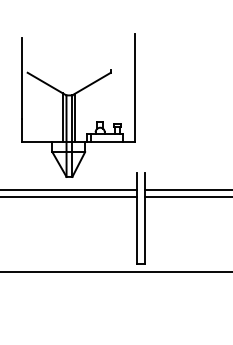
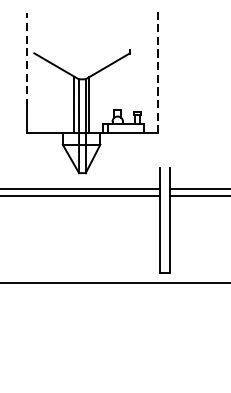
line: (21, 78) -> (27, 59), solid -> dashed
line: (134, 87) -> (157, 70), solid -> dashed

